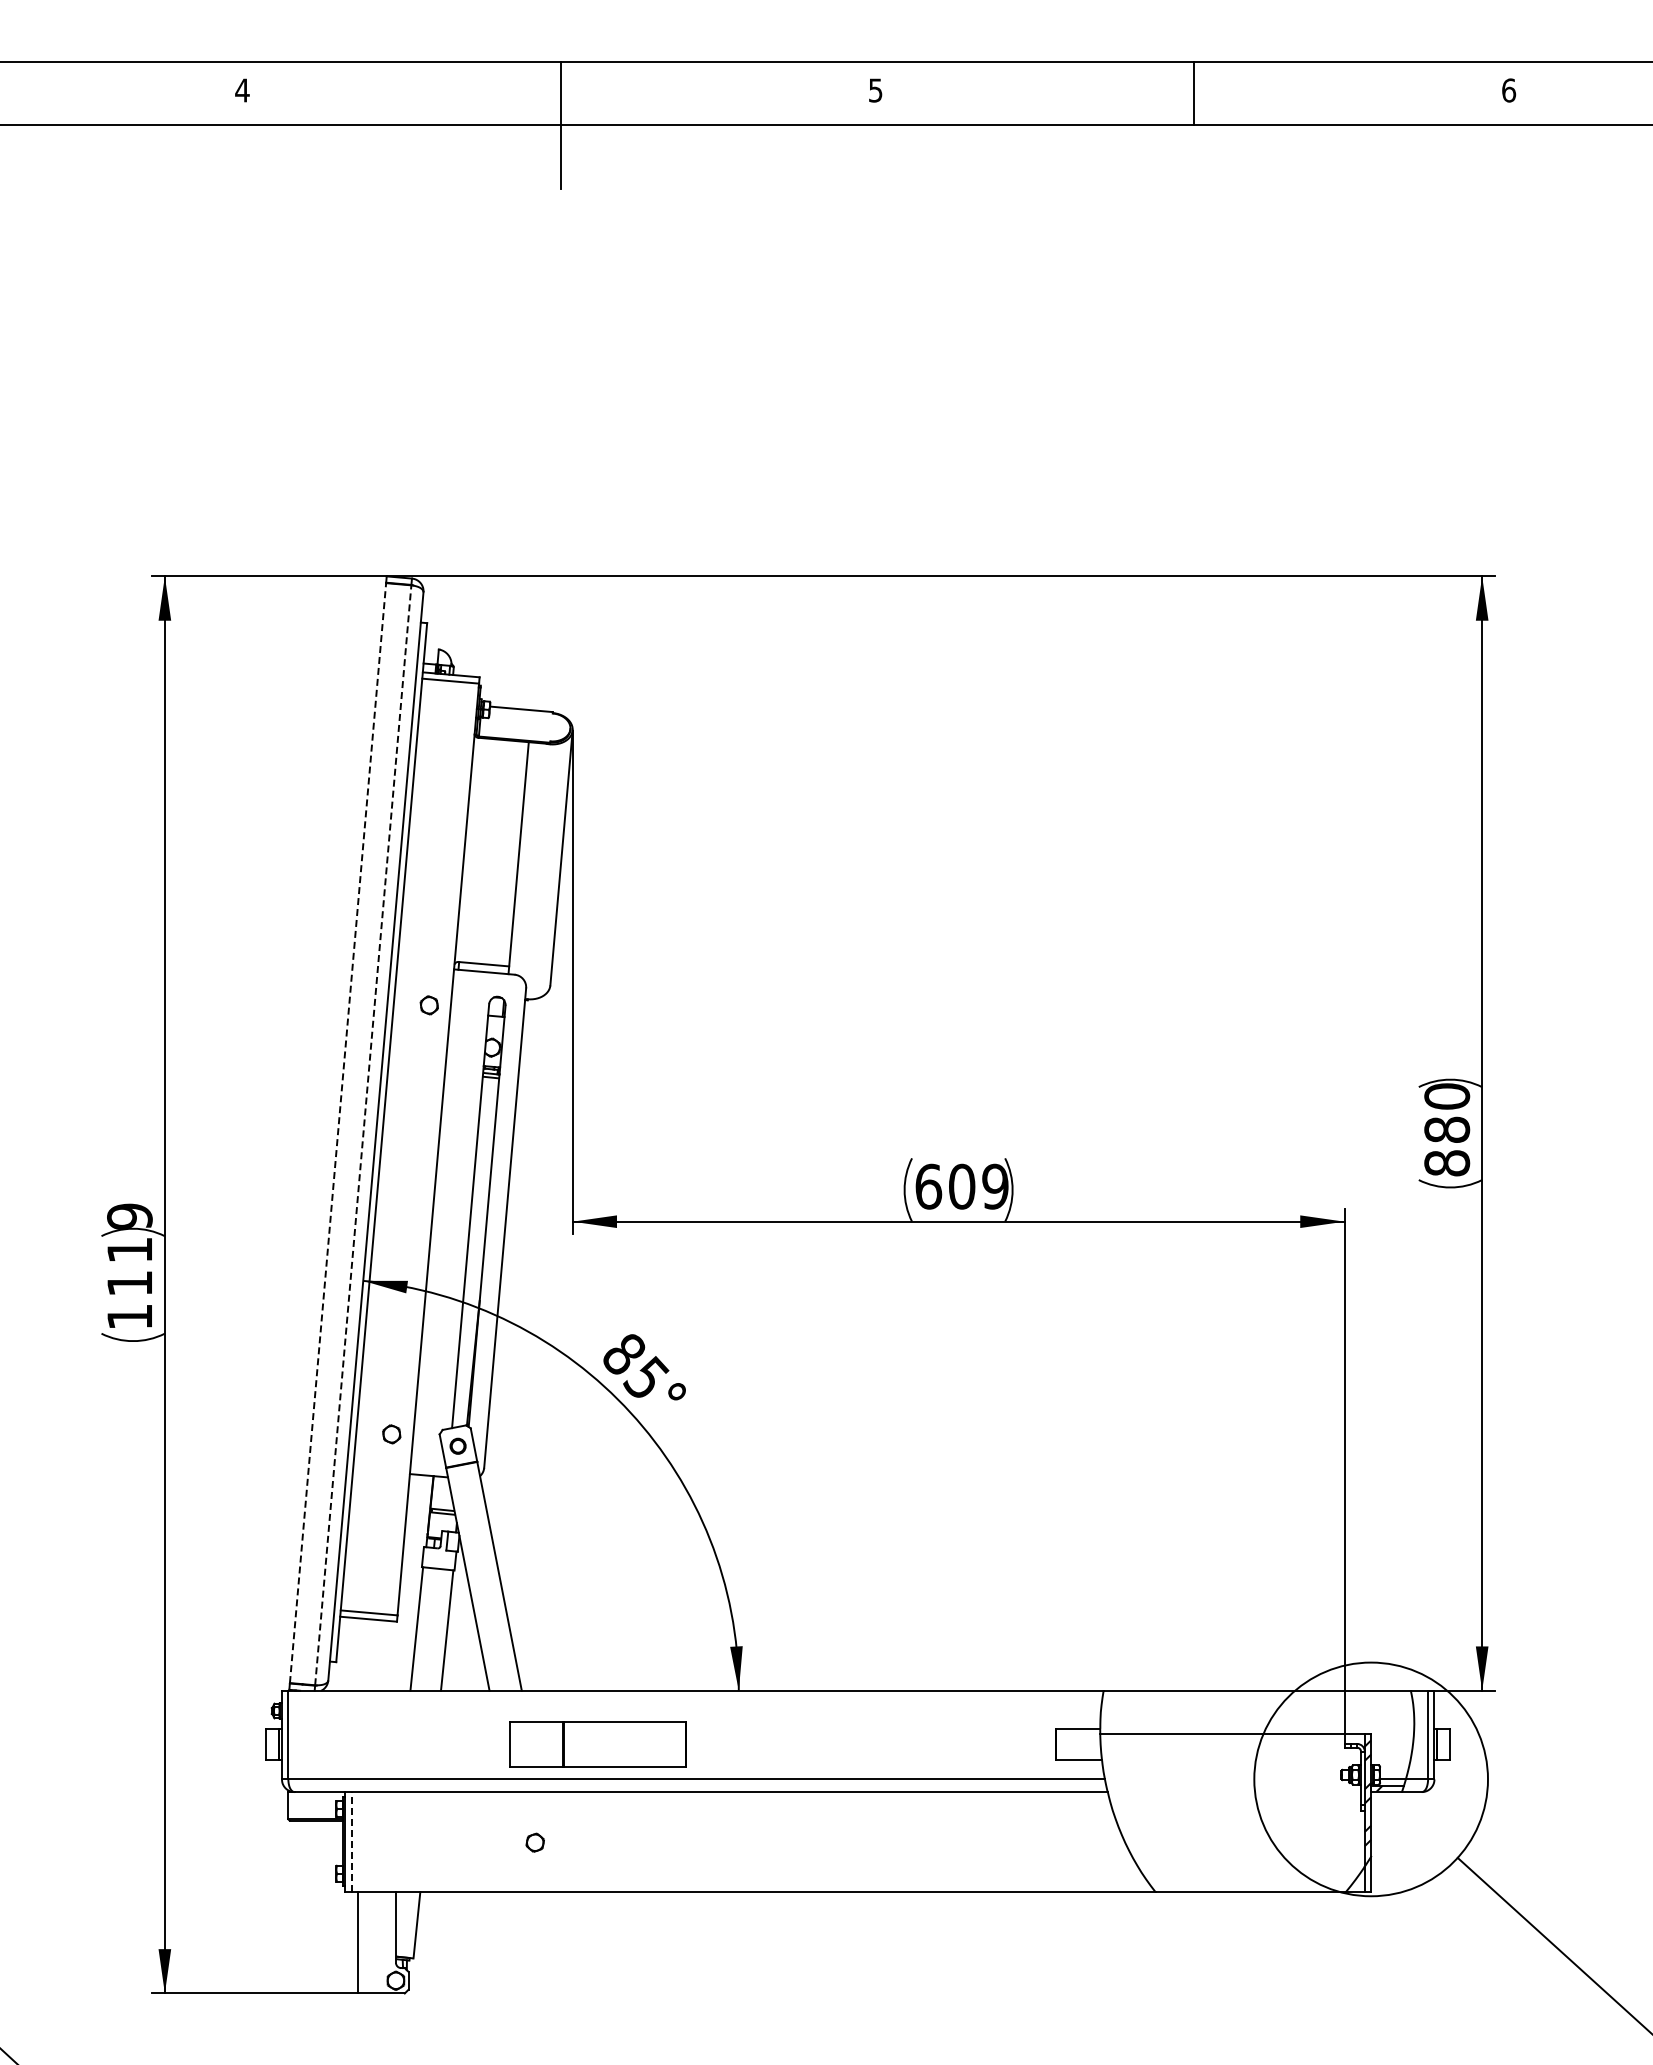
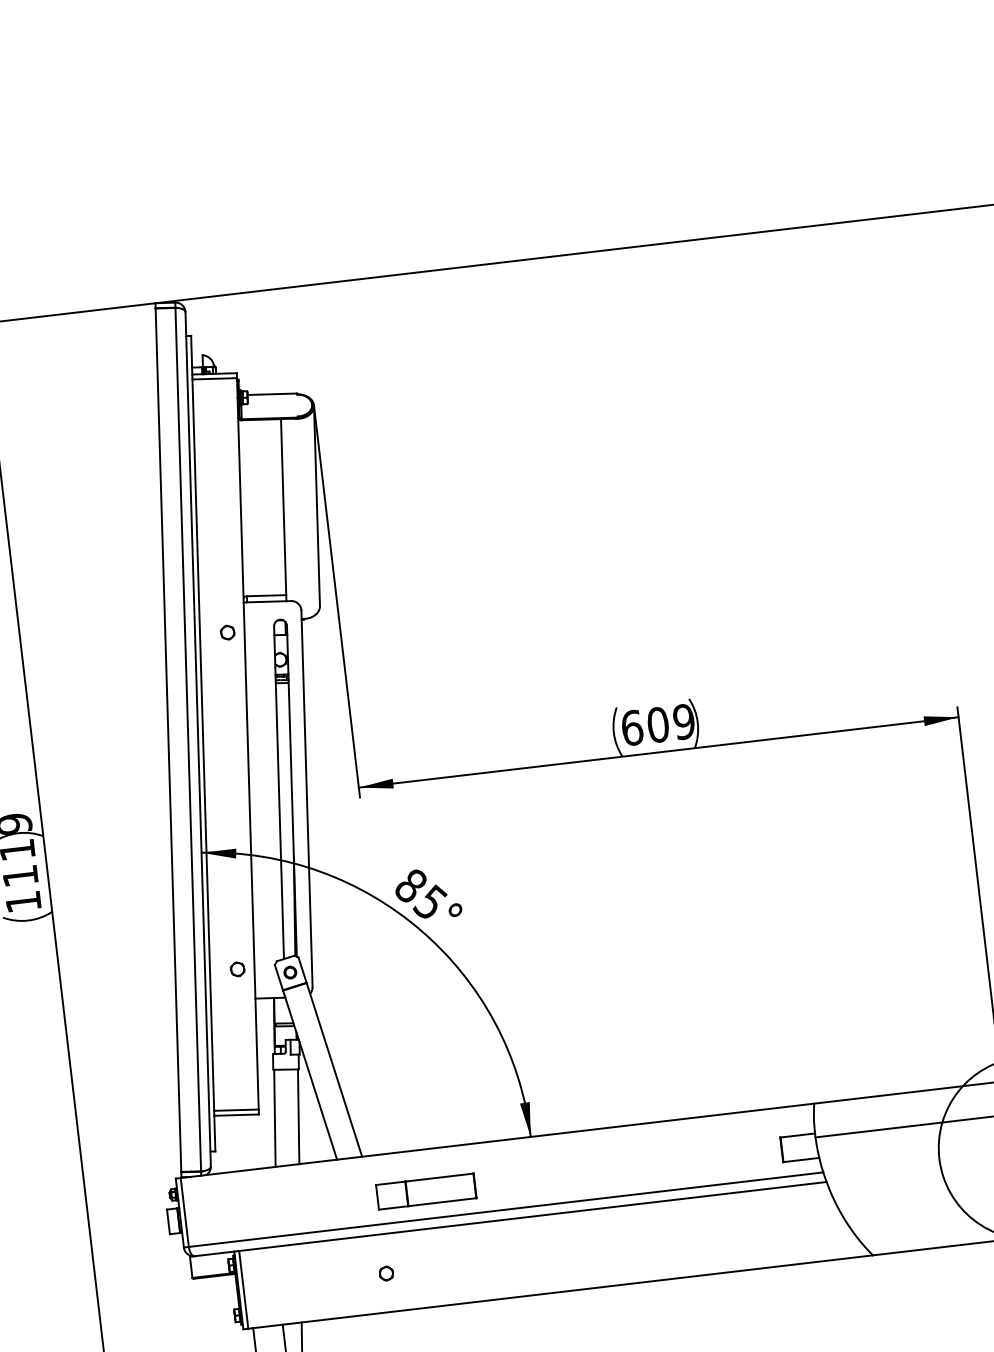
line: (338, 1132) -> (168, 739), dashed -> solid
line: (363, 1134) -> (188, 739), dashed -> solid
part: (597, 1744) -> (425, 1191), size x0.71
line: (351, 1841) -> (243, 1289), dashed -> solid

